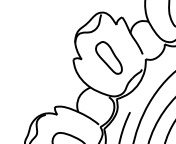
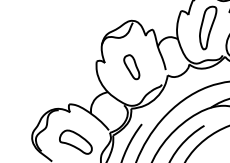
part: (108, 58) -> (131, 67), size x0.7

